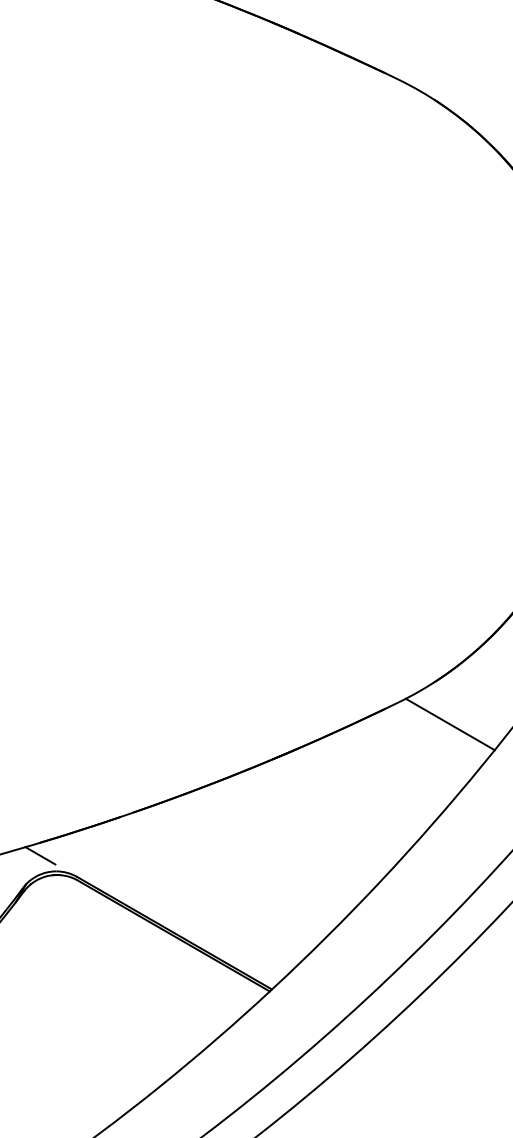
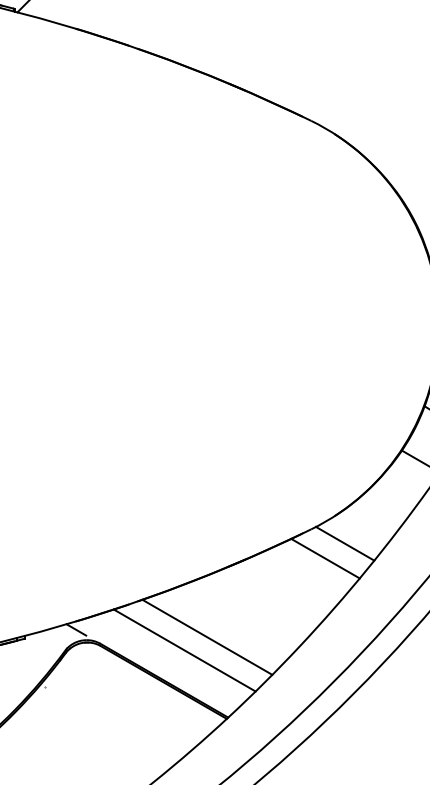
line: (420, 746) -> (325, 558), added
line: (240, 865) -> (207, 636), added
line: (205, 887) -> (184, 650), added

